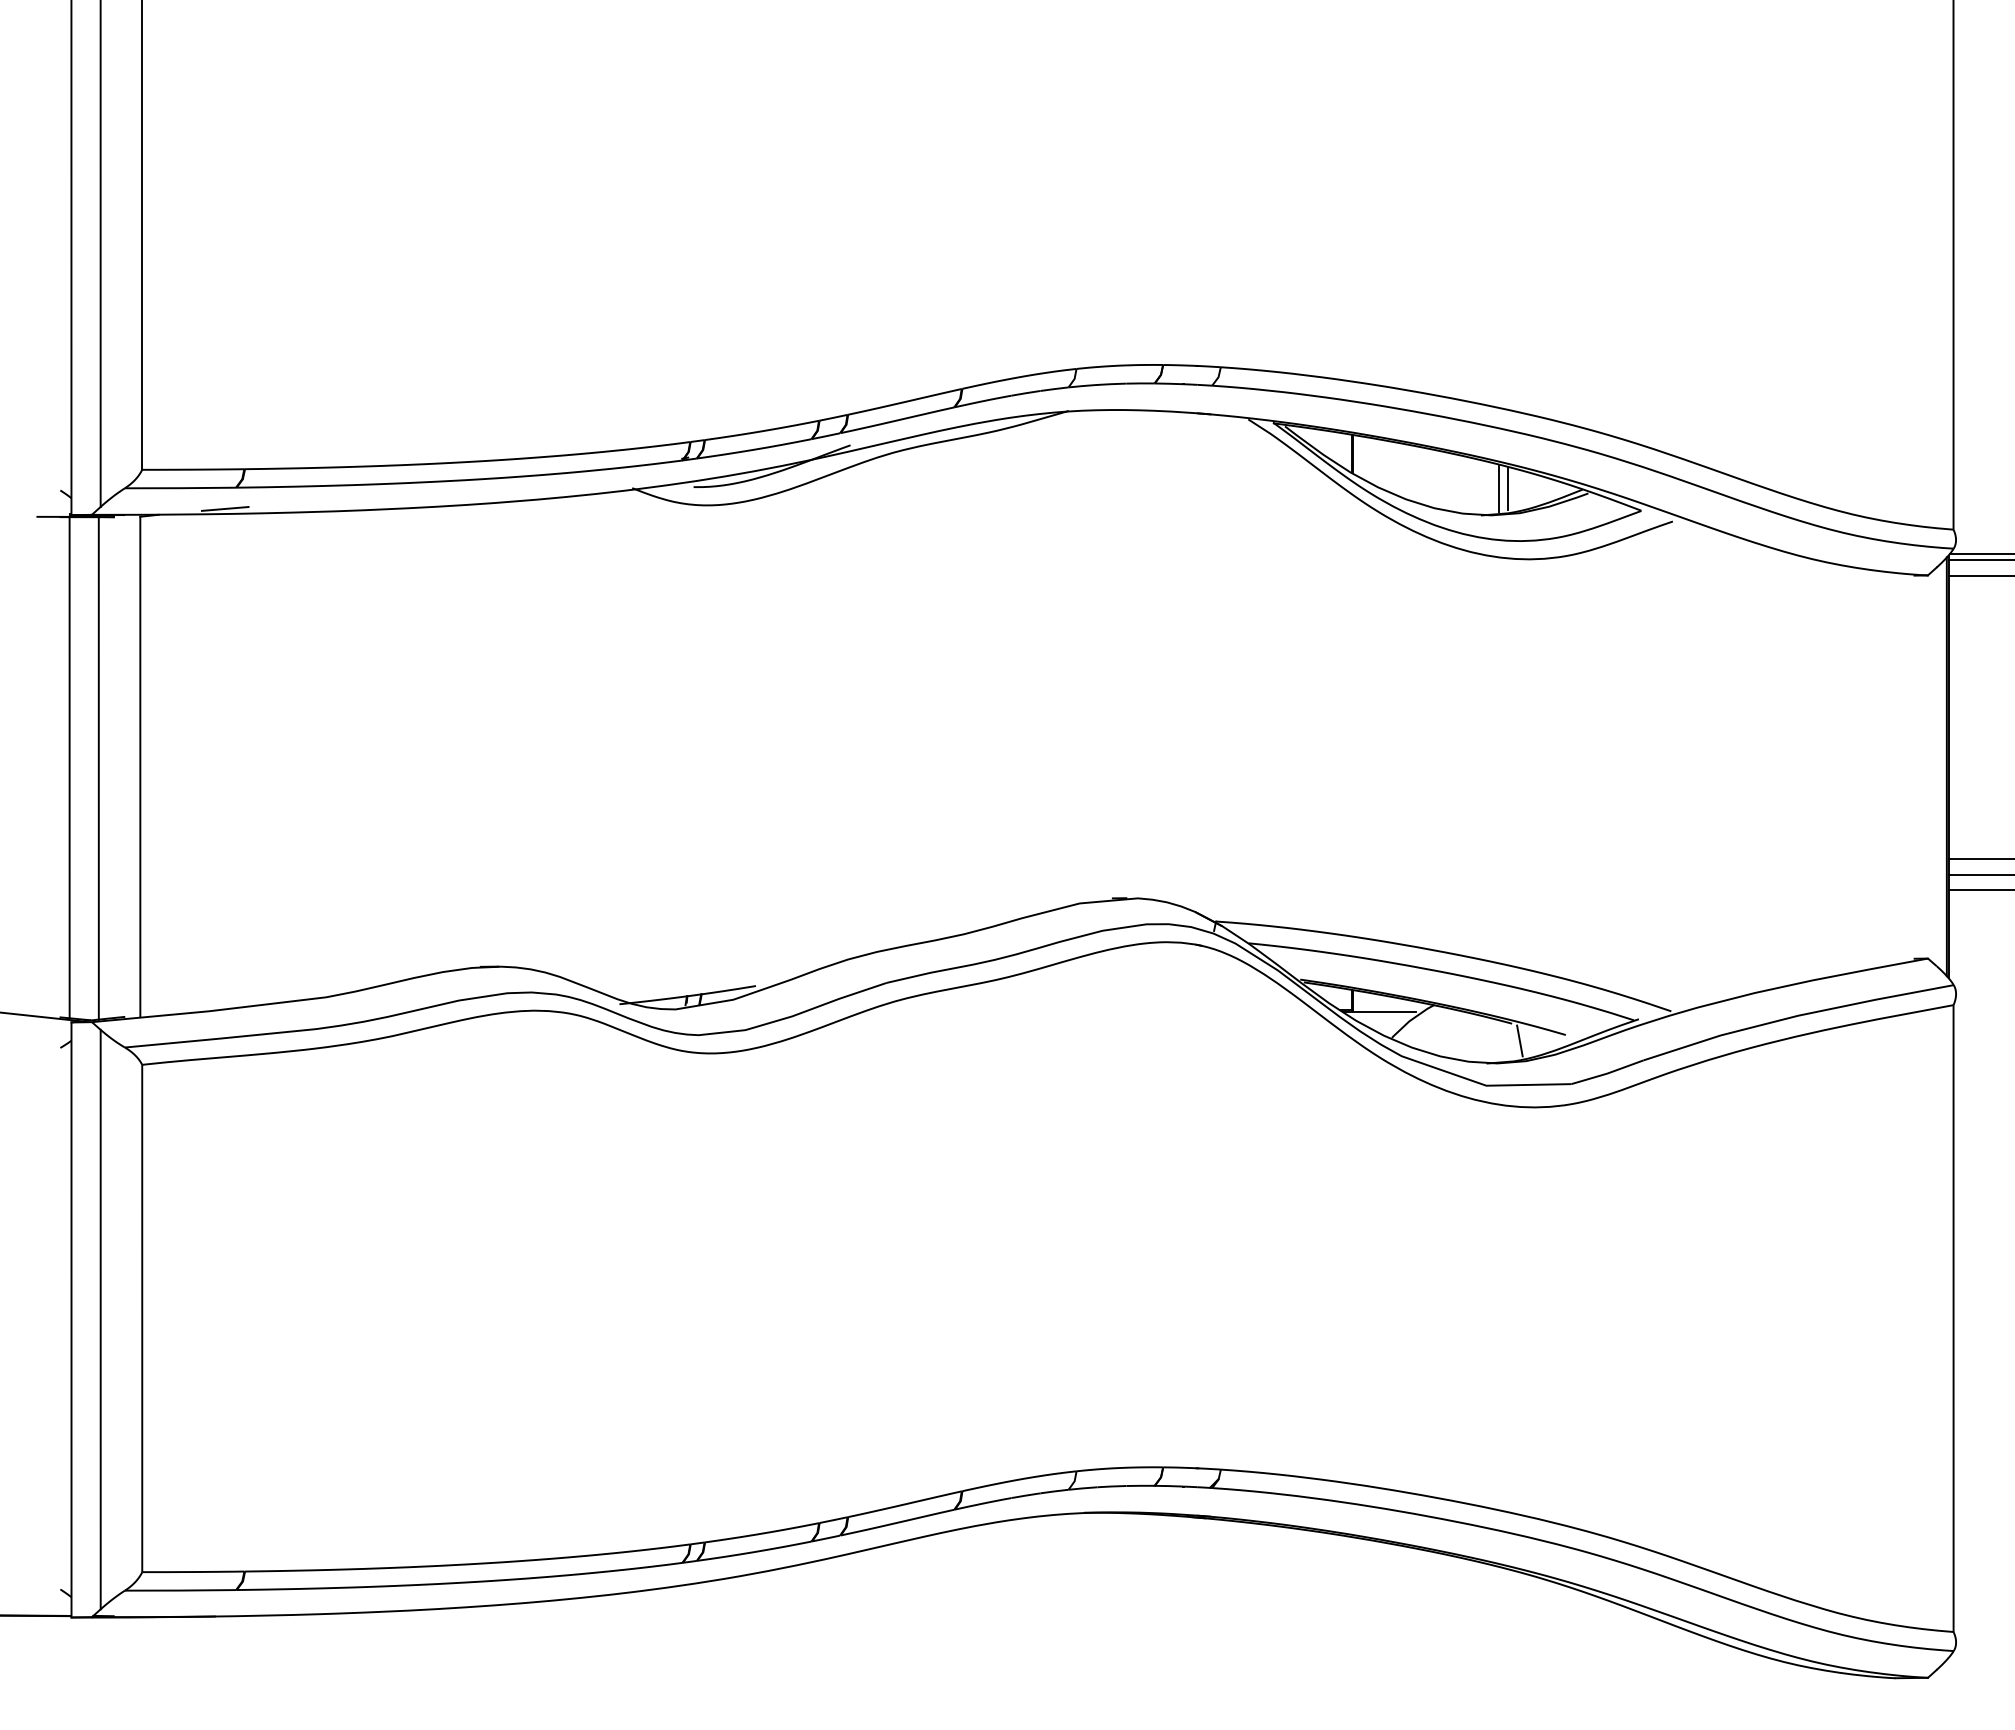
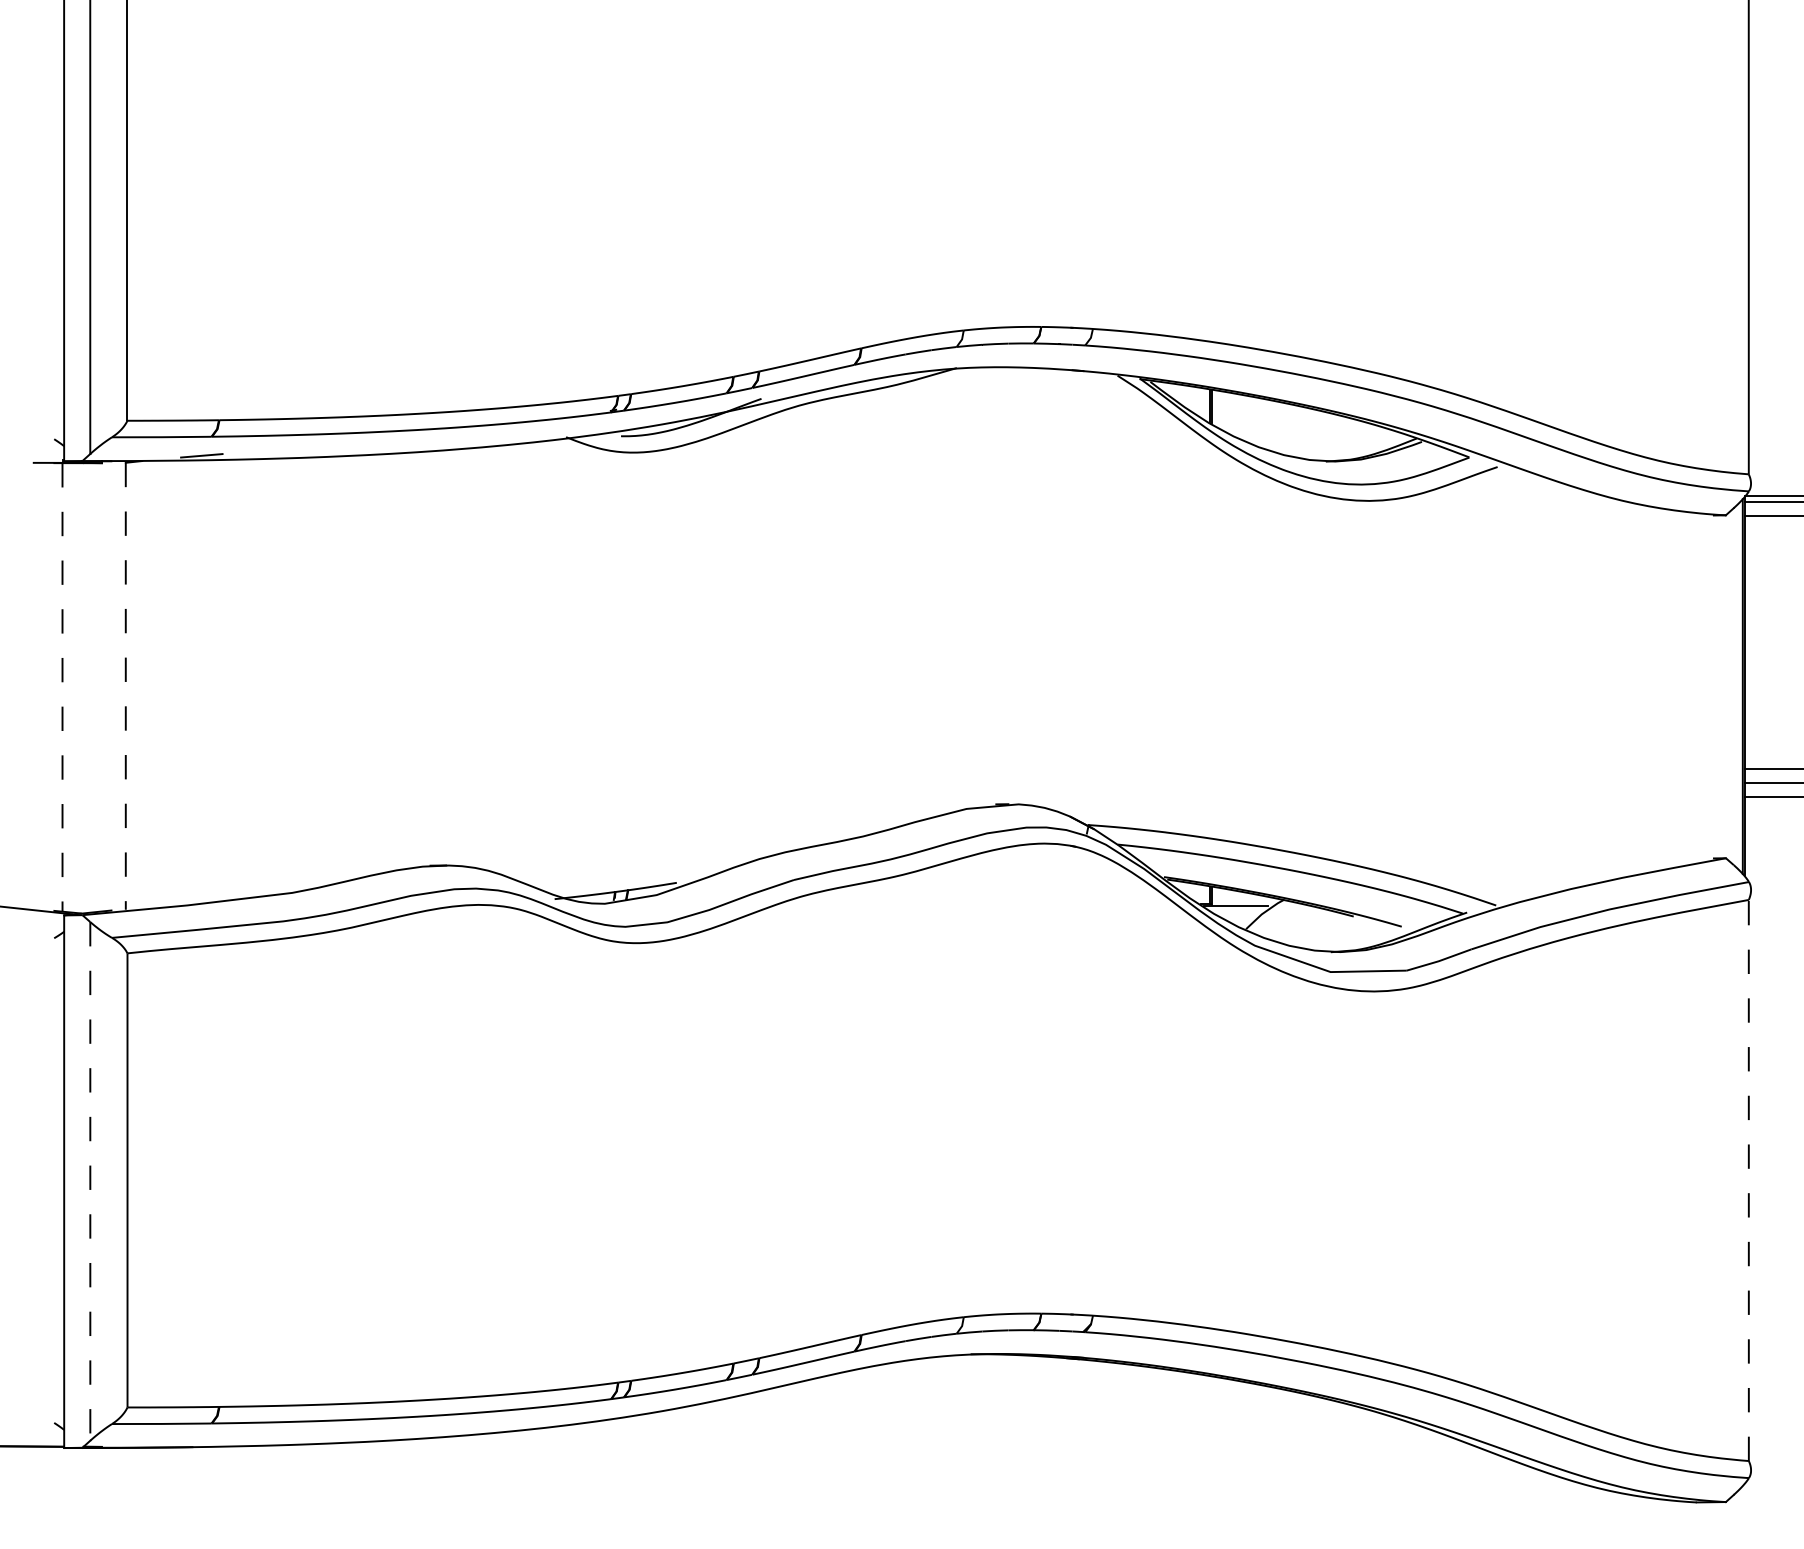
line: (1498, 488) -> (1341, 437), removed
line: (1507, 488) -> (1349, 437), removed
line: (140, 766) -> (125, 686), solid -> dashed
line: (69, 767) -> (62, 687), solid -> dashed
line: (98, 768) -> (88, 688), removed
line: (1519, 1040) -> (1360, 931), removed
line: (1953, 1318) -> (1748, 1180), solid -> dashed
line: (100, 1319) -> (90, 1181), solid -> dashed

